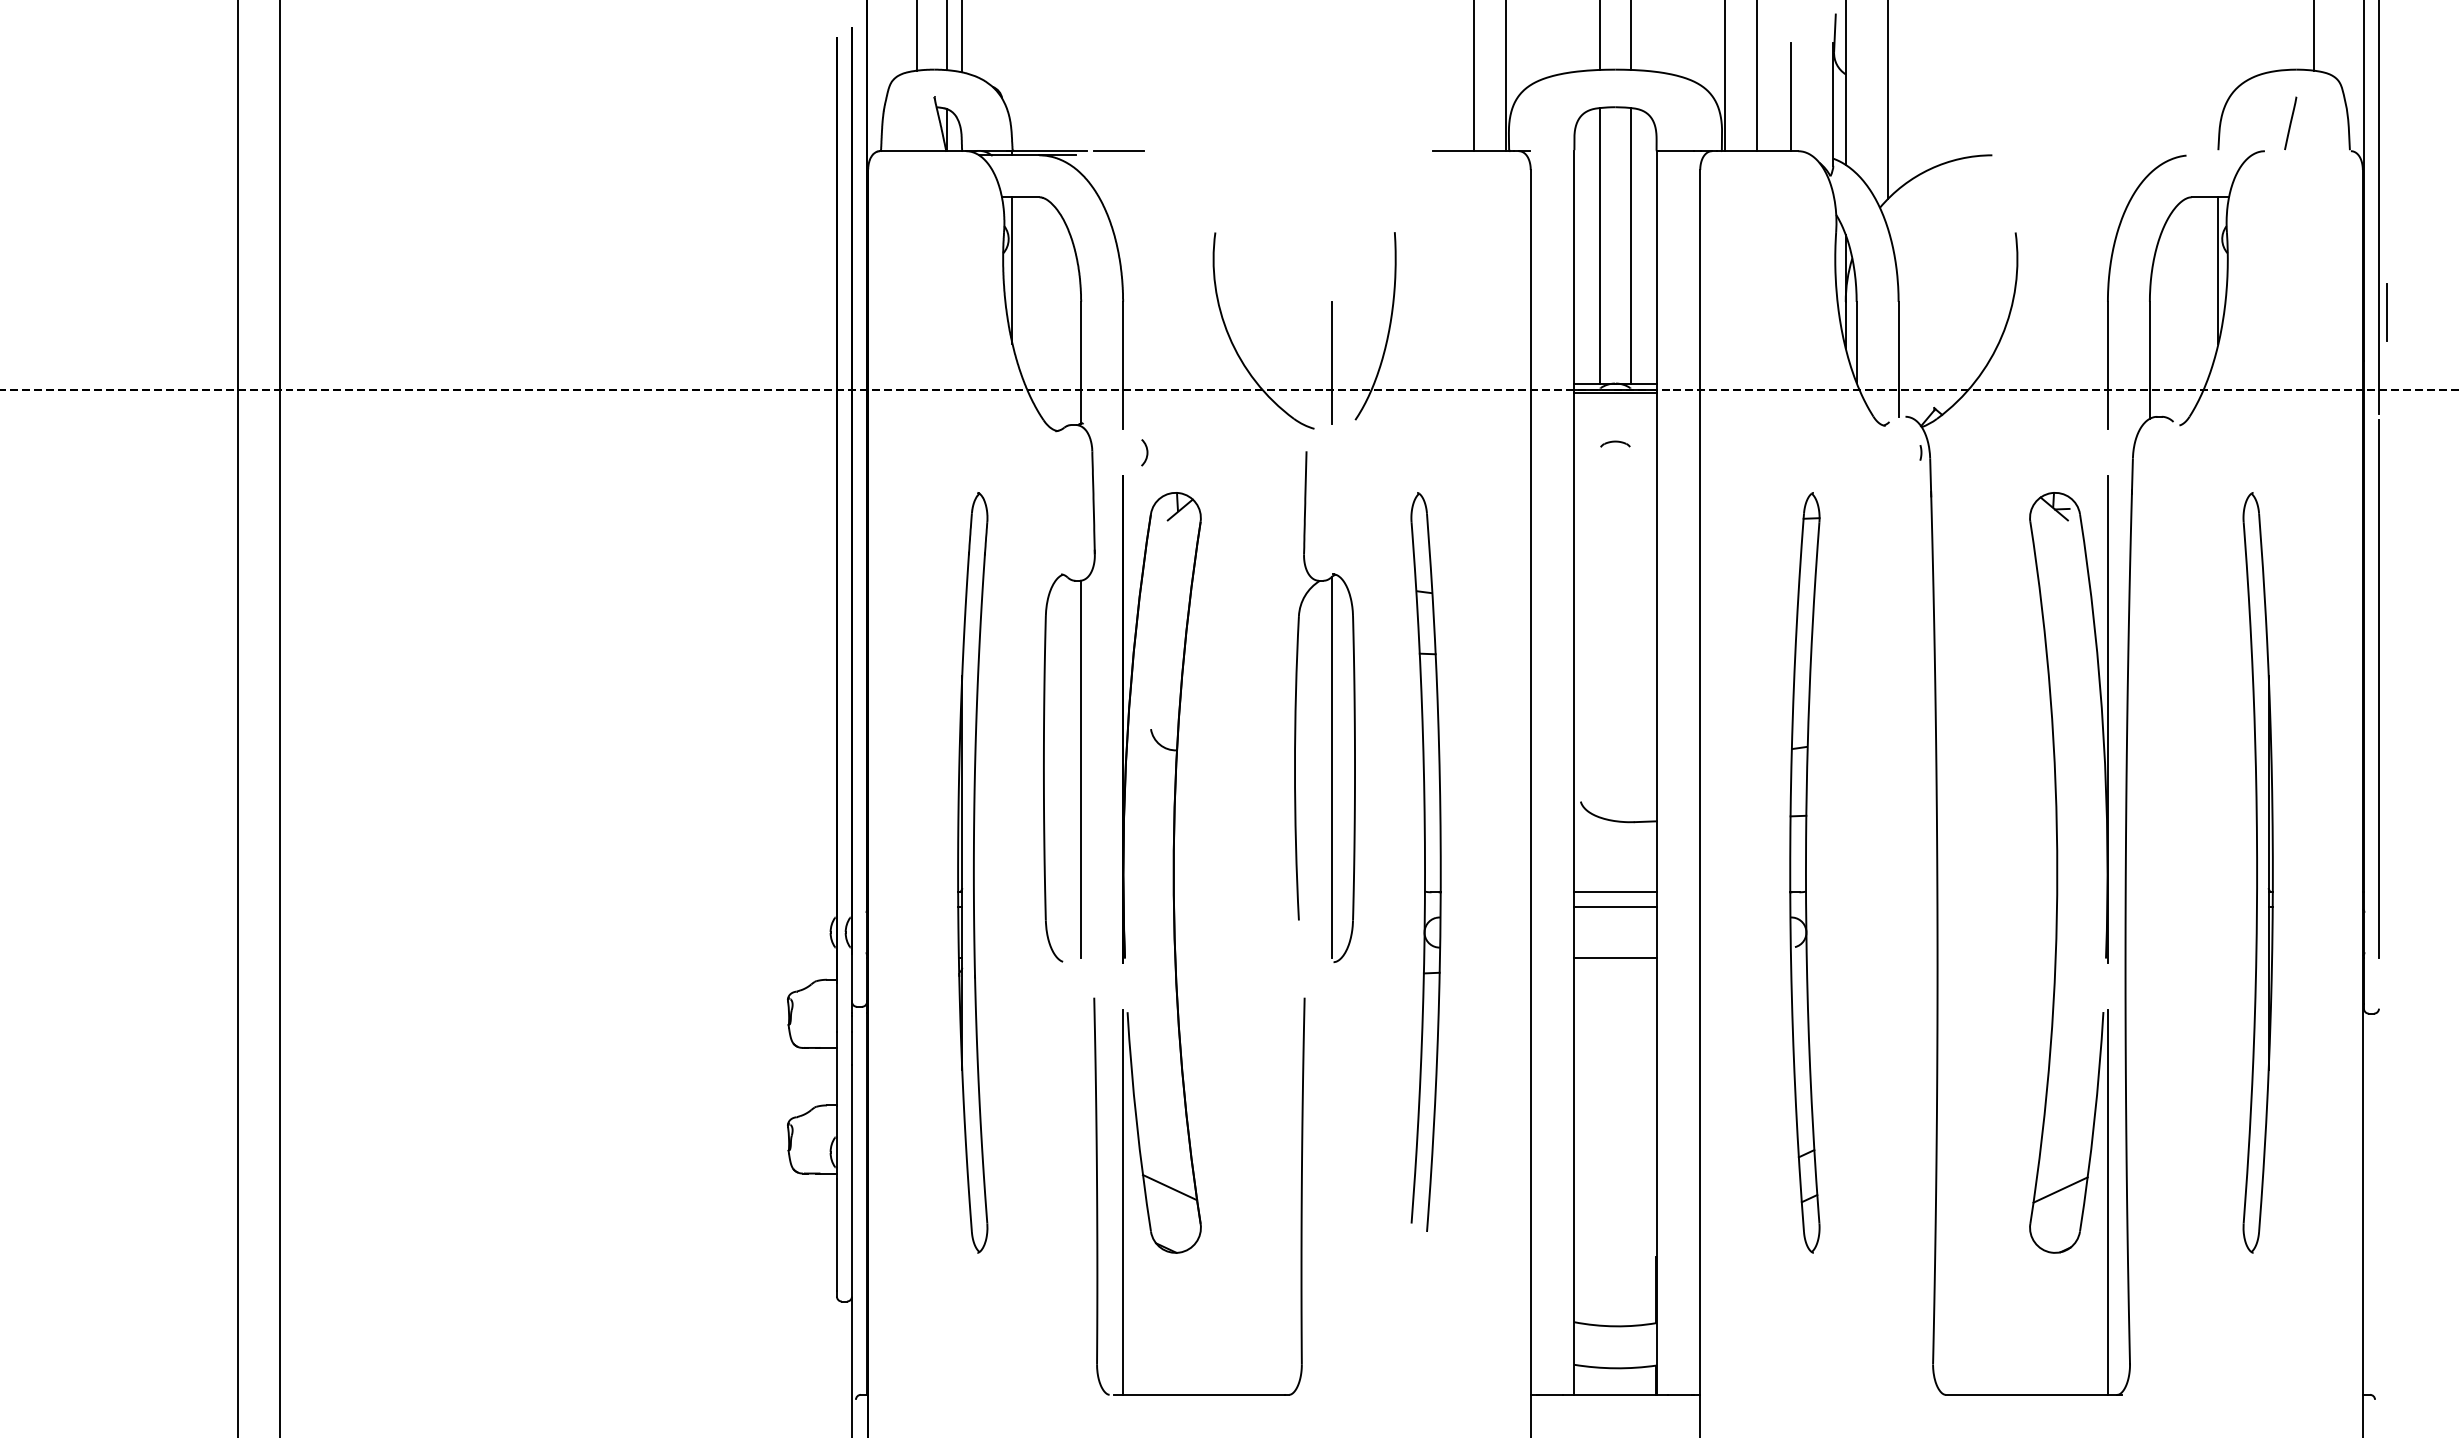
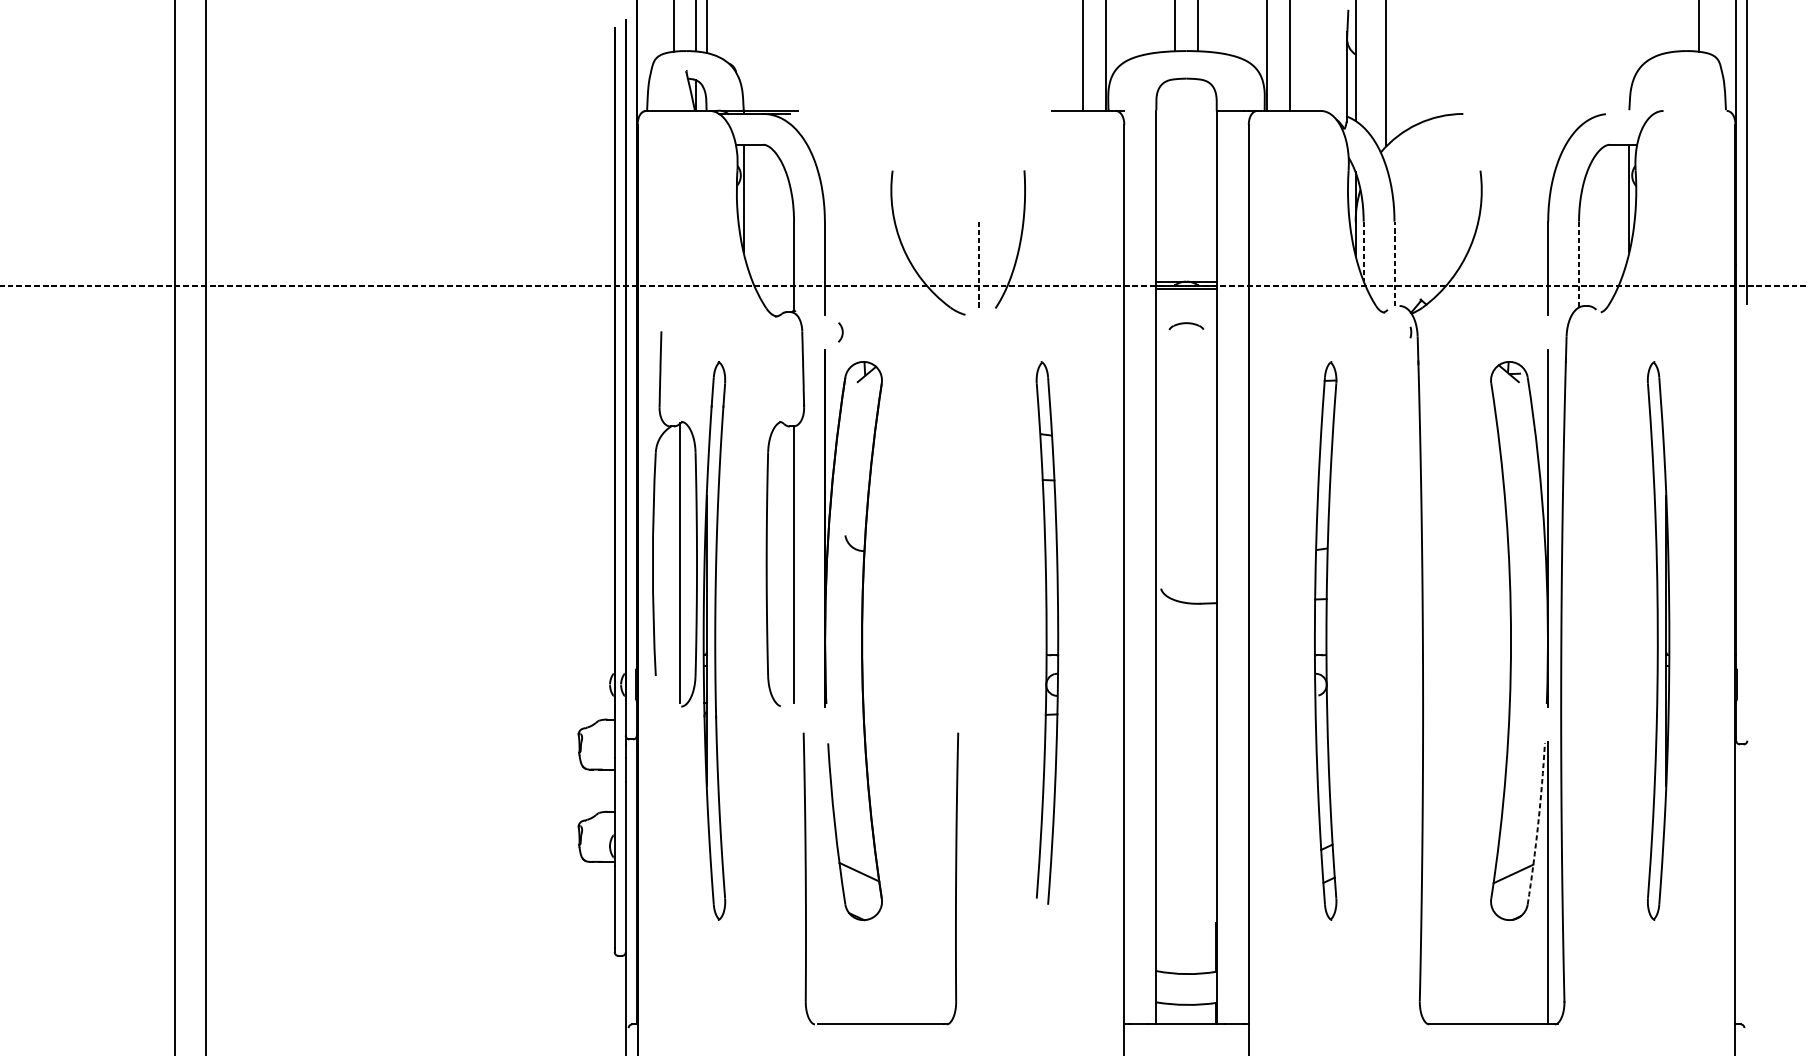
line: (1791, 97) -> (1315, 71), removed
line: (2290, 123) -> (1682, 90), removed
line: (1119, 151) -> (822, 111), removed
line: (1599, 245) -> (1174, 180), removed
line: (1631, 245) -> (1198, 180), removed
line: (2386, 312) -> (1752, 229), removed
line: (1856, 342) -> (1363, 251), solid -> dashed
line: (1898, 359) -> (1394, 263), solid -> dashed
line: (2149, 359) -> (1578, 263), solid -> dashed
line: (1332, 362) -> (978, 266), solid -> dashed
part: (1615, 443) -> (1186, 325), size x1.6
line: (2379, 689) -> (1747, 506), removed
part: (1331, 706) -> (679, 518), moved
line: (1615, 892) -> (1186, 655), removed
line: (1615, 907) -> (1186, 666), removed
line: (1615, 957) -> (1186, 703), removed
arc: (2094, 1122) -> (1538, 824), solid -> dashed
line: (1123, 1202) -> (825, 883), removed

